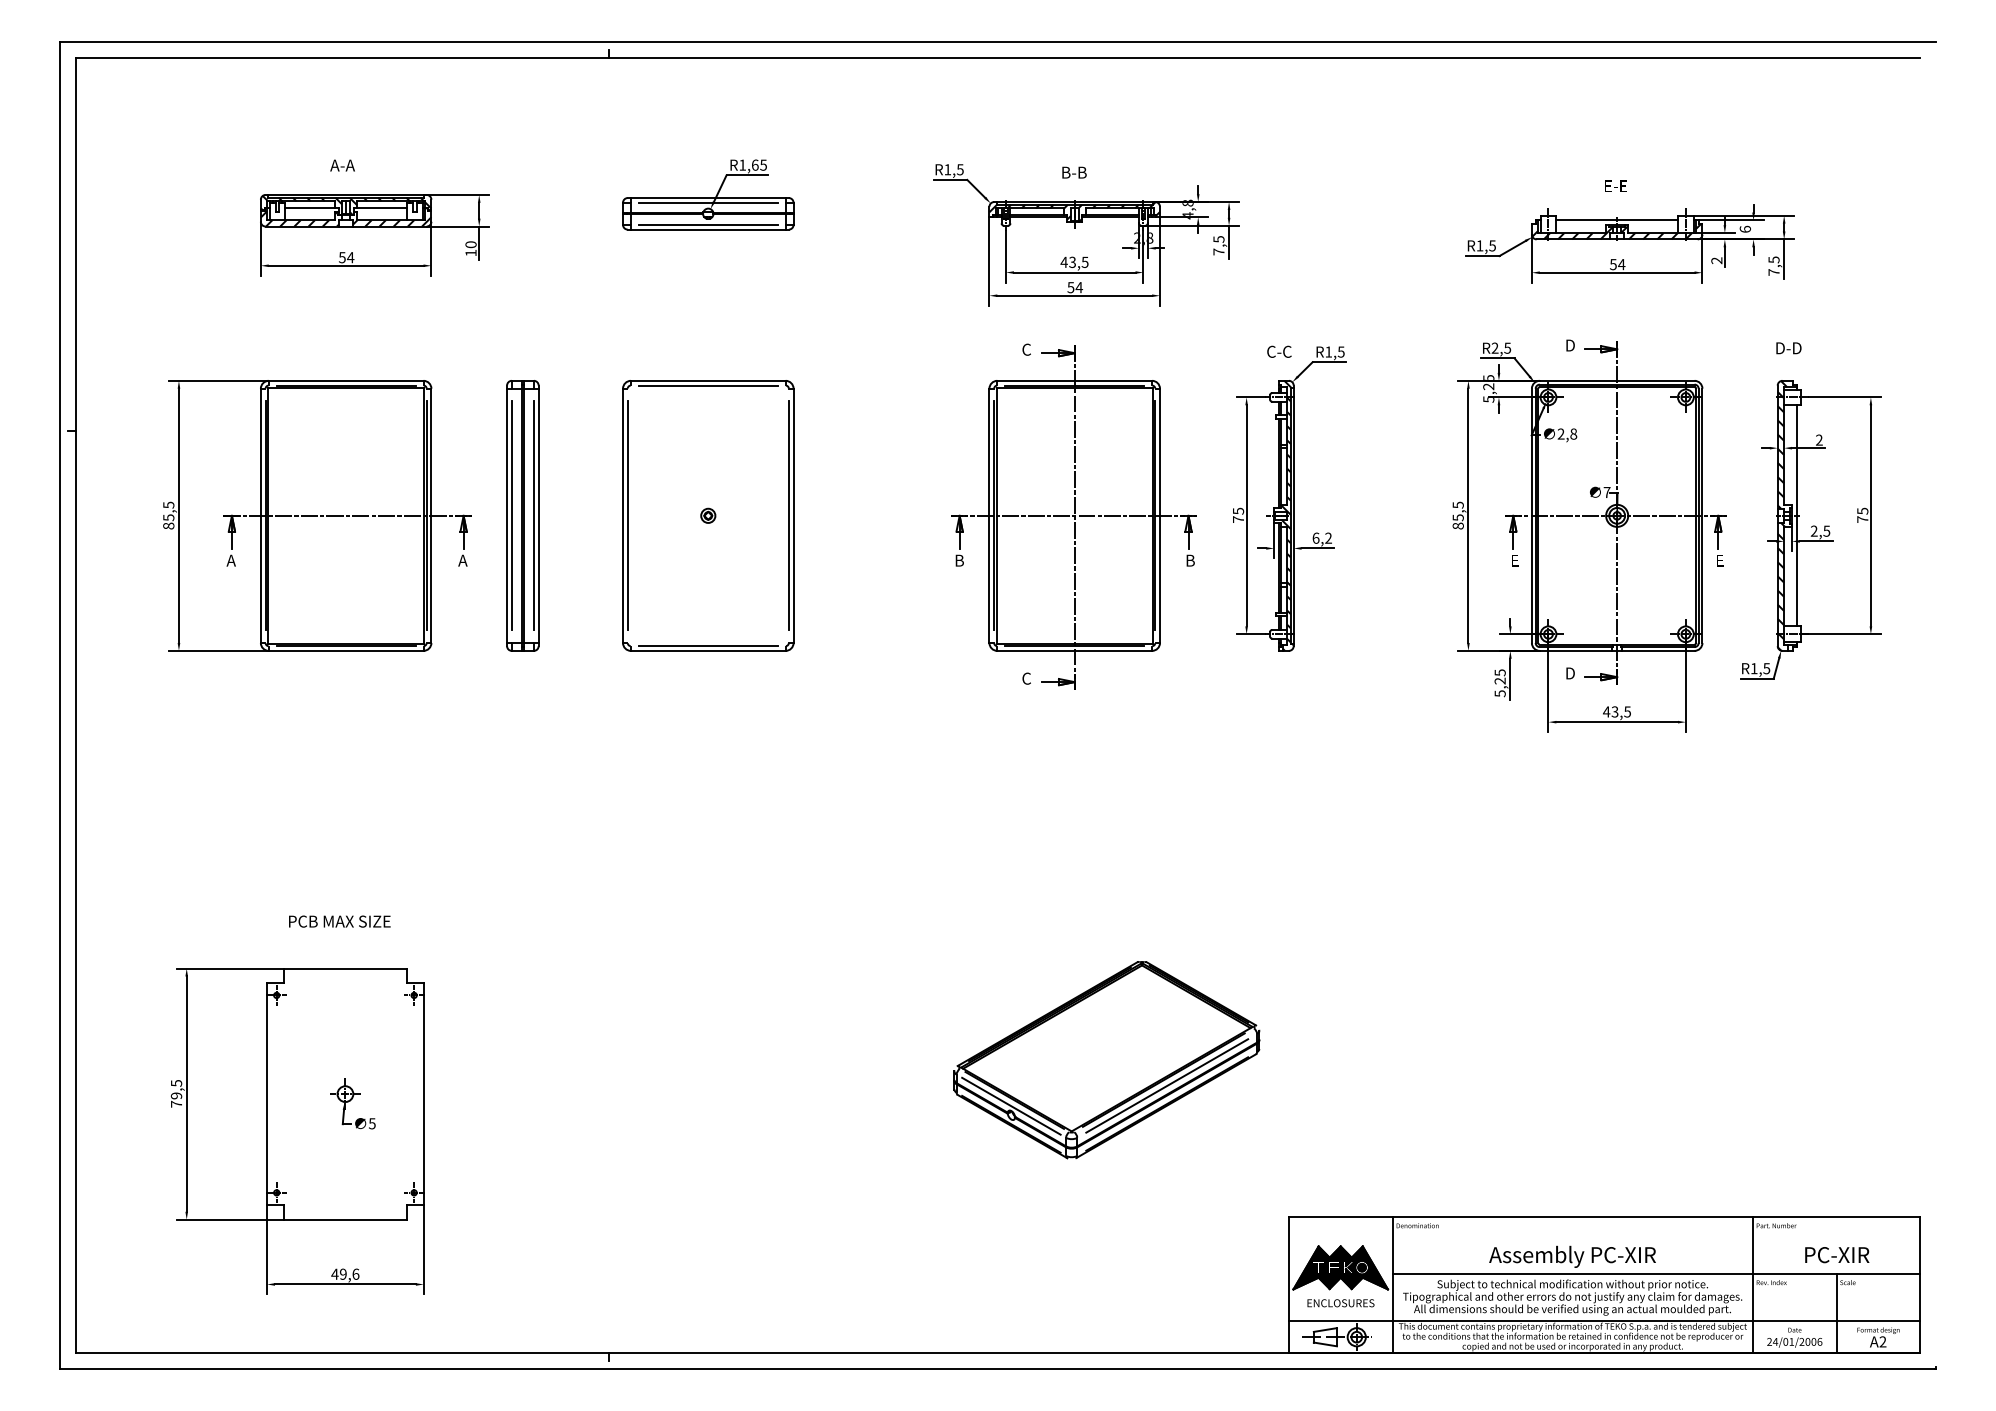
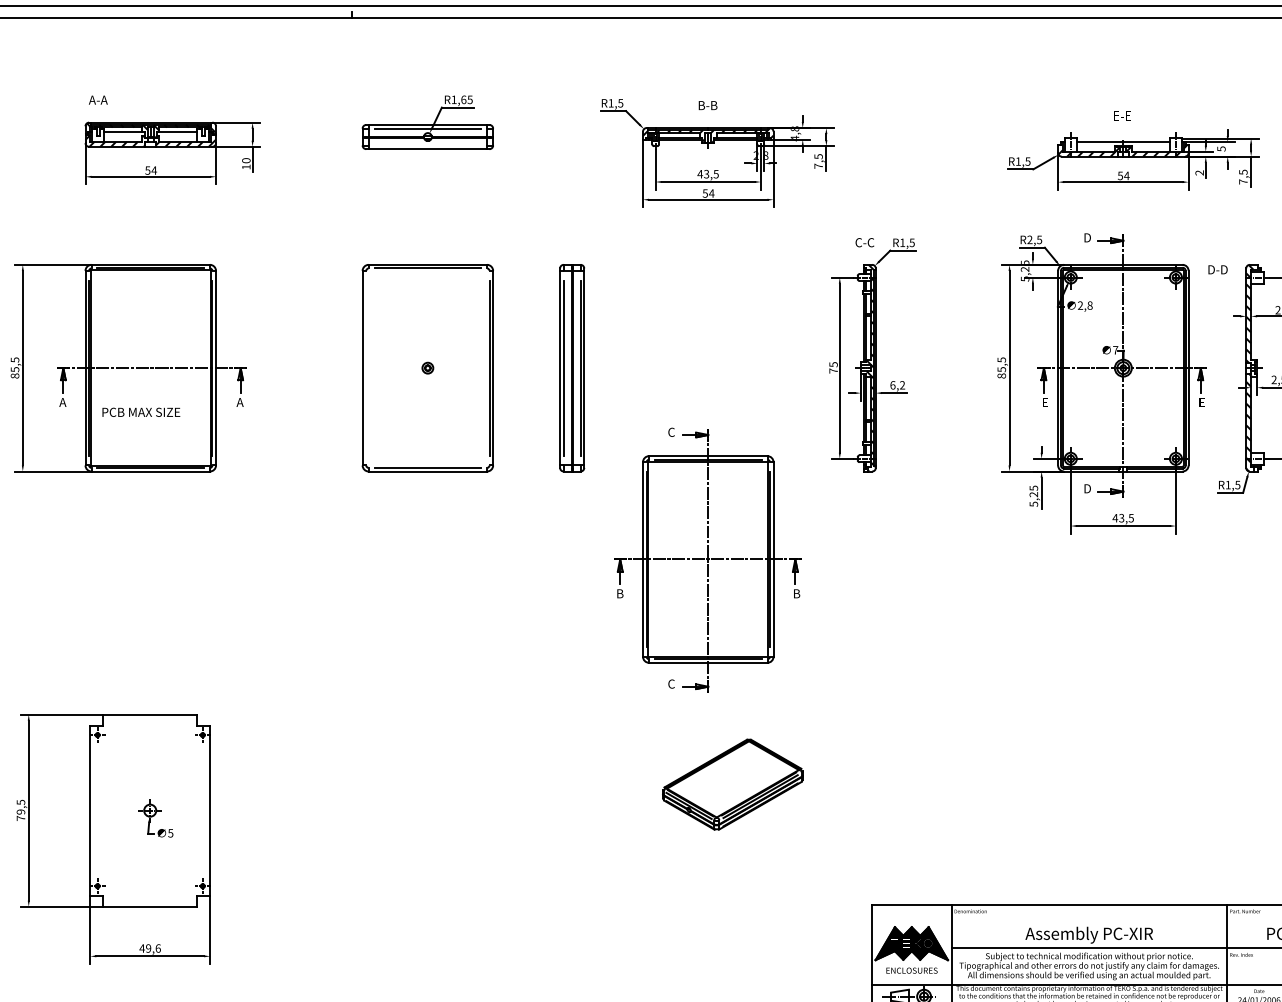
text: (342, 165) -> (98, 100), moved
line: (707, 224) -> (427, 145), removed
text: (1744, 228) -> (1220, 148), 6 -> 5
text: (1788, 348) -> (1217, 269), moved
part: (522, 515) -> (571, 367), moved
line: (627, 515) -> (366, 367), removed
line: (1796, 515) -> (1260, 367), removed
part: (1073, 516) -> (707, 559), moved
text: (339, 921) -> (141, 412), moved
part: (1106, 1060) -> (732, 784), size x0.6

